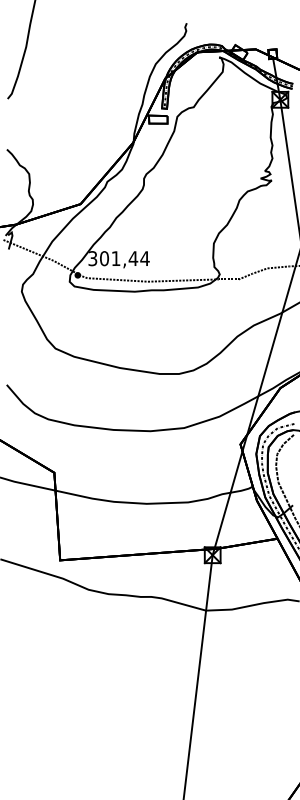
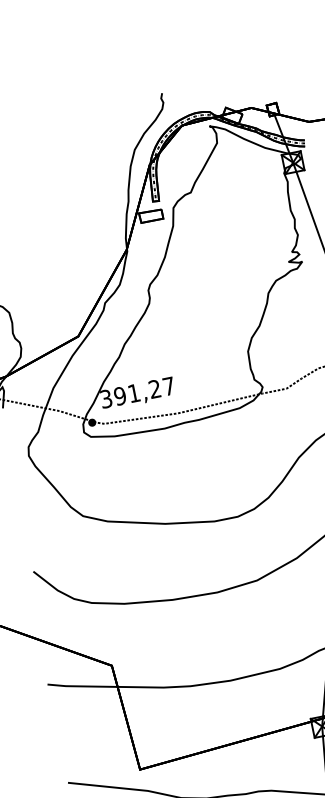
text: (124, 258) -> (144, 391), 301,44 -> 391,27

